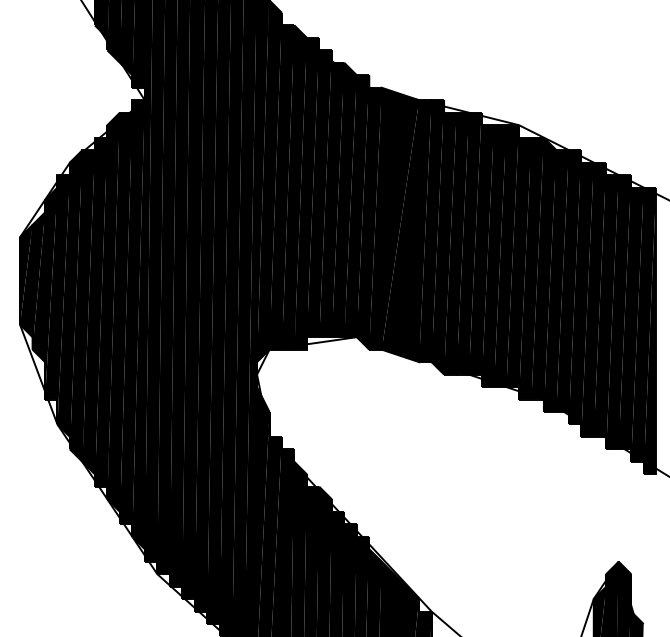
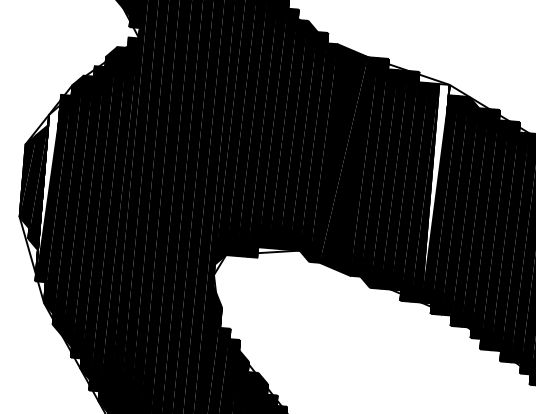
fill: (512, 256) -> (435, 194), removed
fill: (51, 293) -> (48, 193), removed

